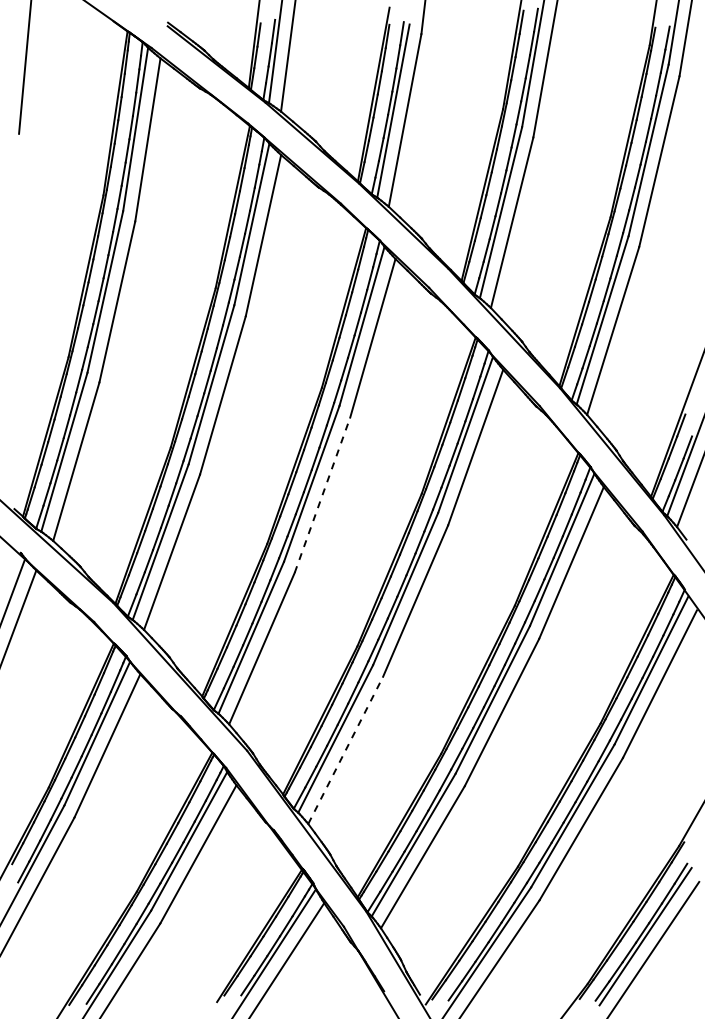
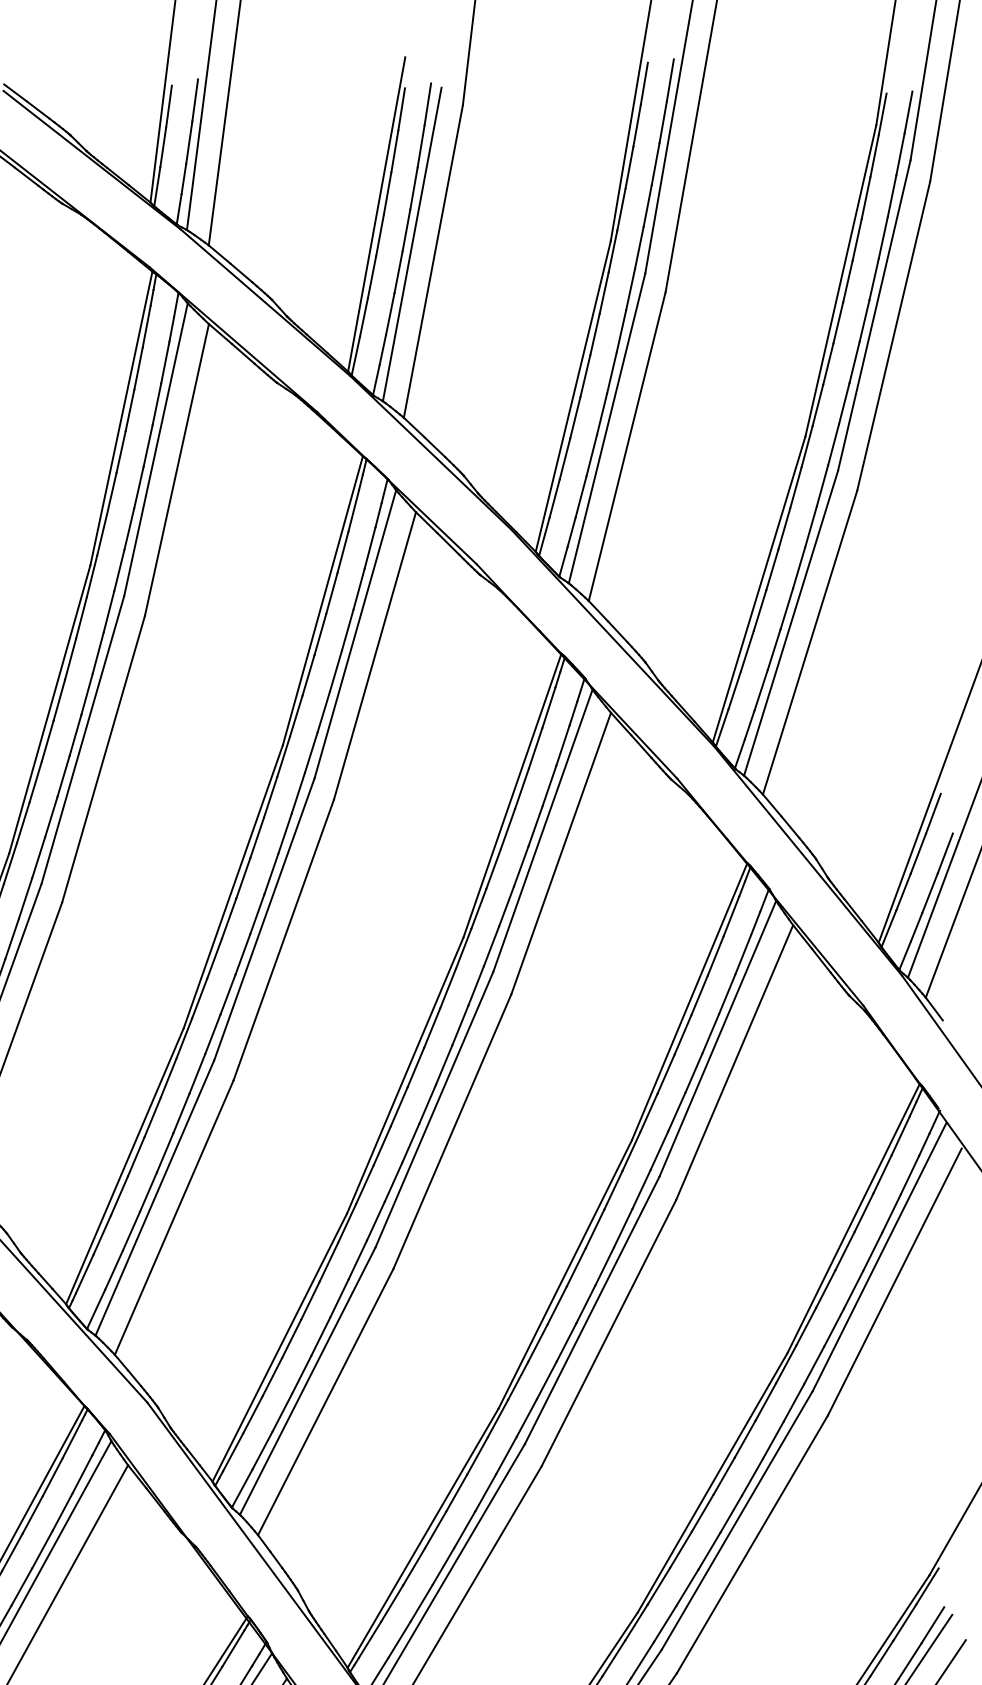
line: (322, 494) -> (283, 938), dashed -> solid
line: (345, 750) -> (325, 1402), dashed -> solid

